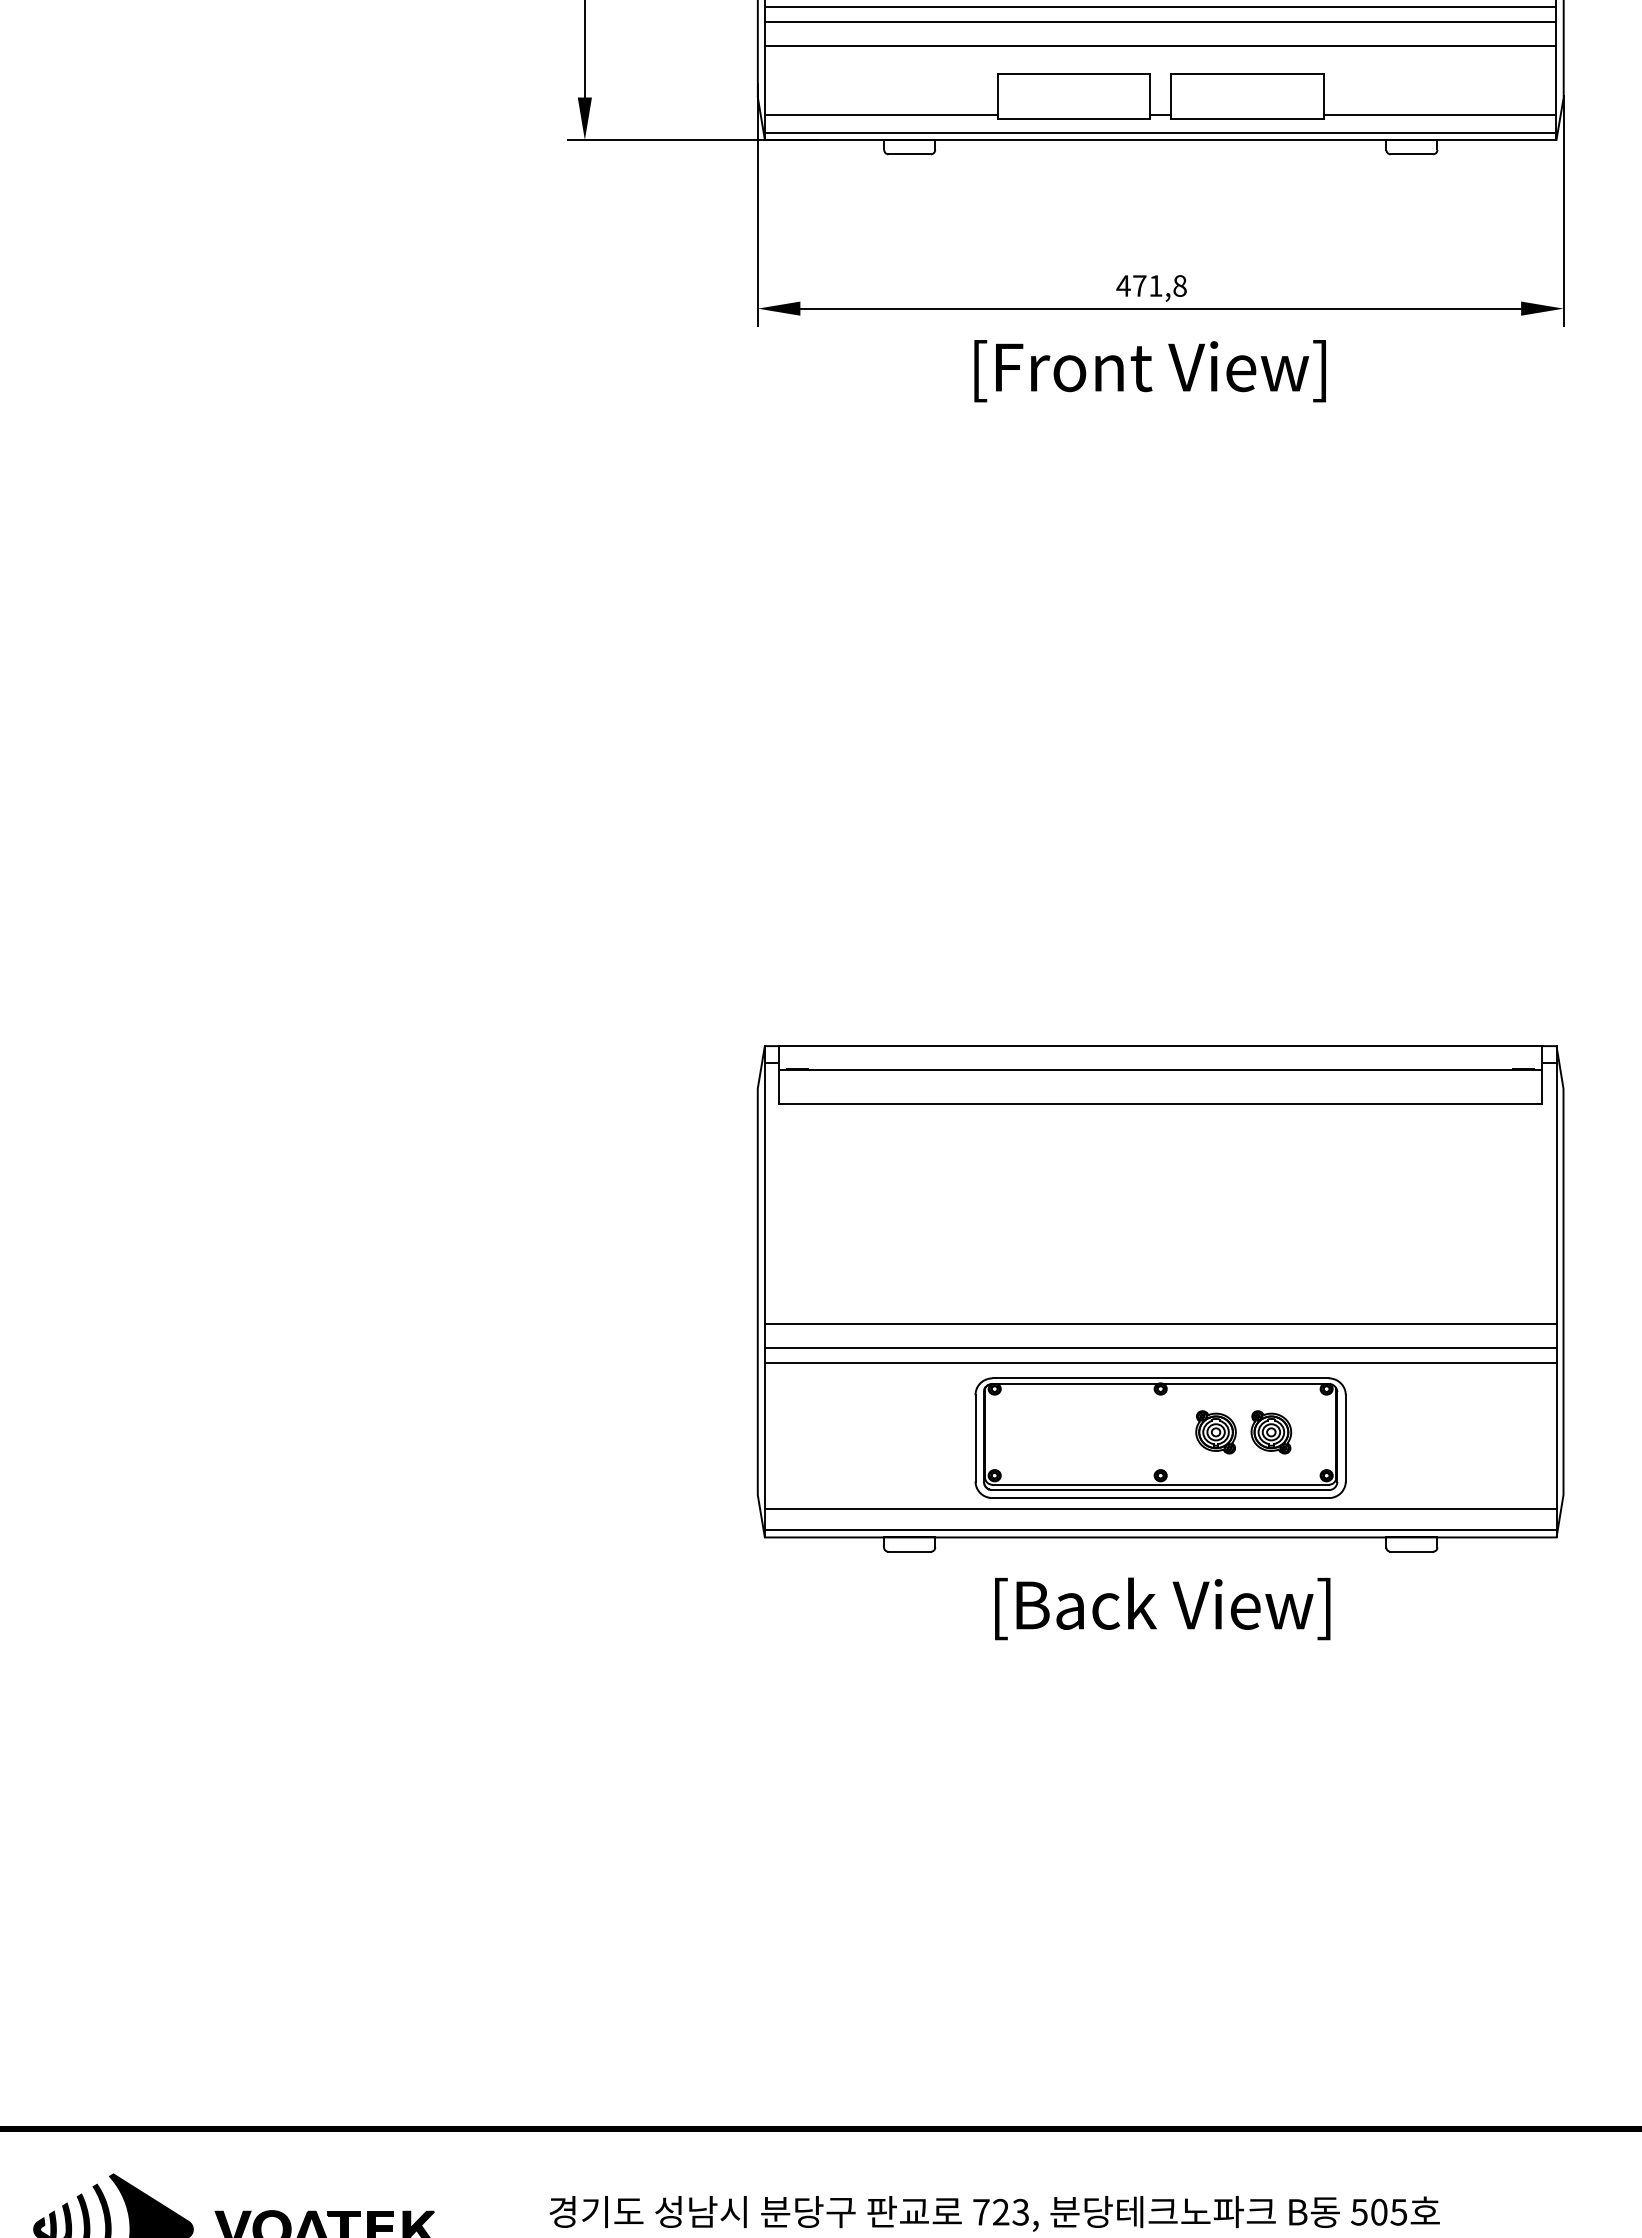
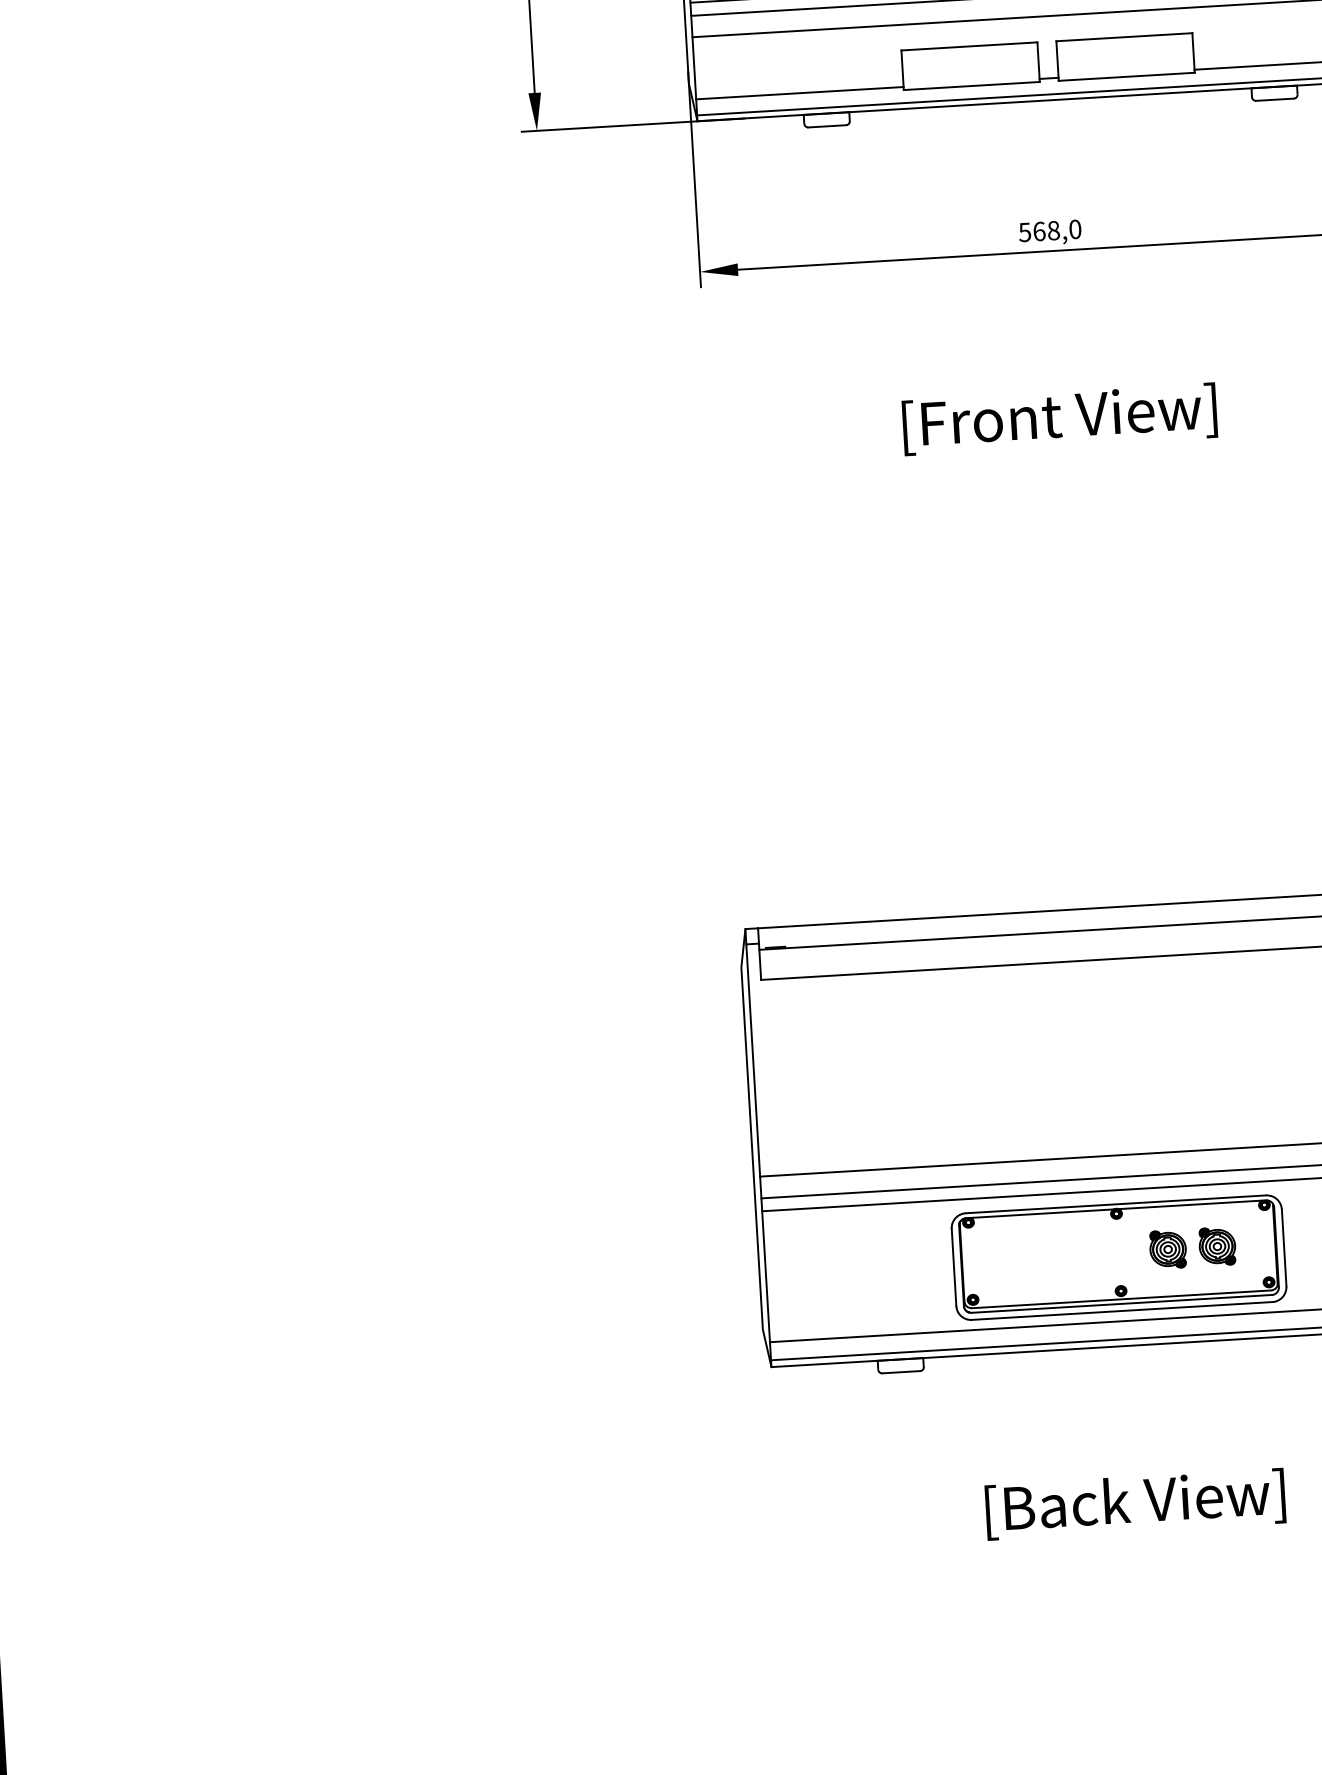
text: (1151, 285) -> (1049, 230), 471,8 -> 568,0
text: (1149, 371) -> (1059, 419), moved
text: (1162, 1608) -> (1135, 1503), moved

